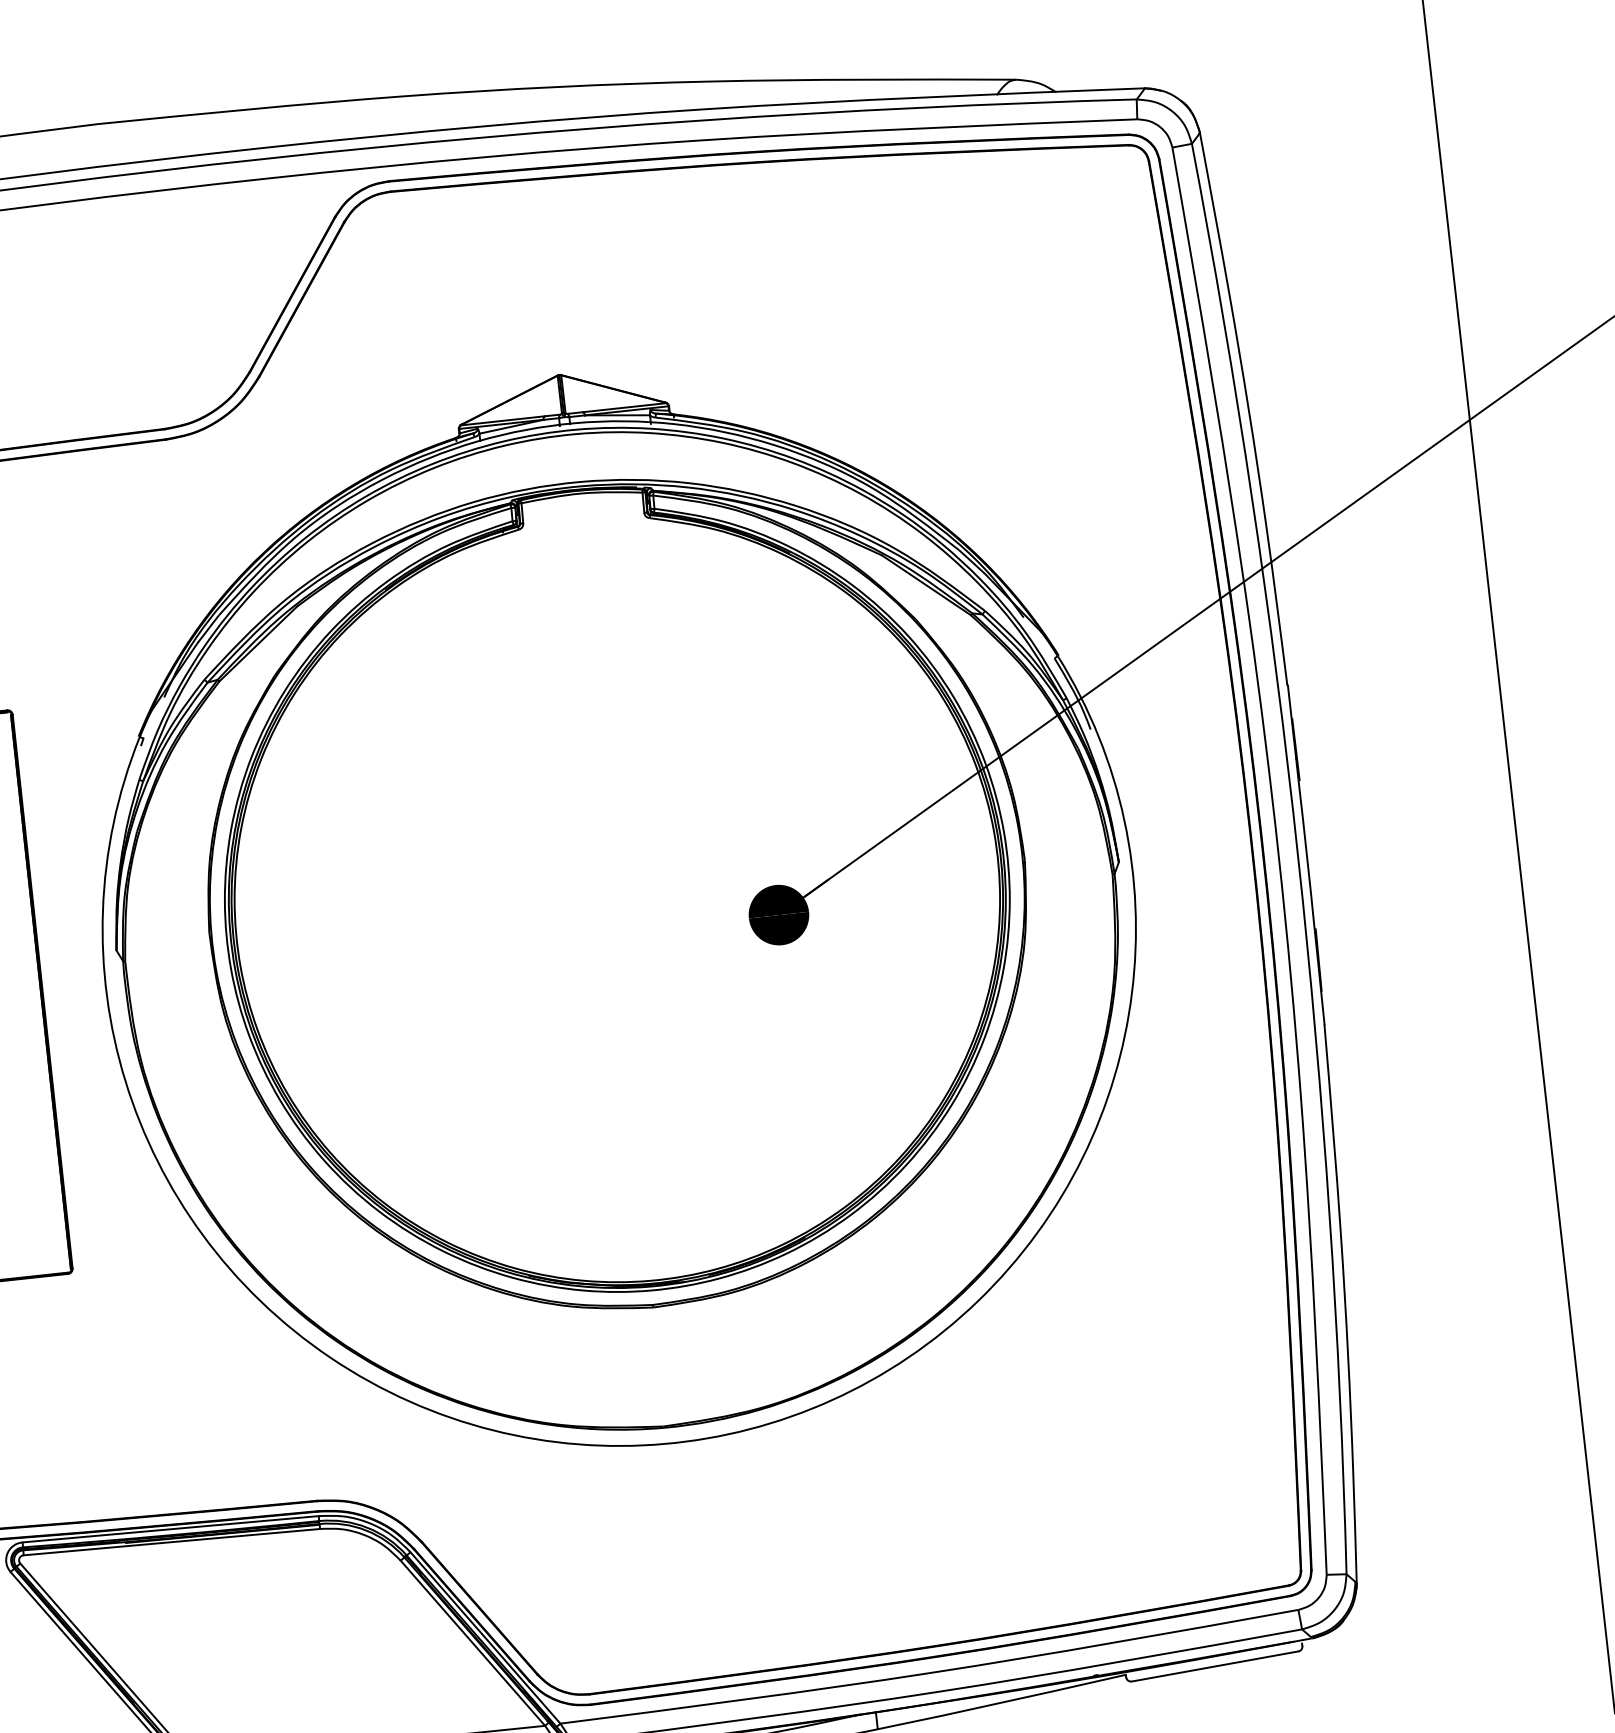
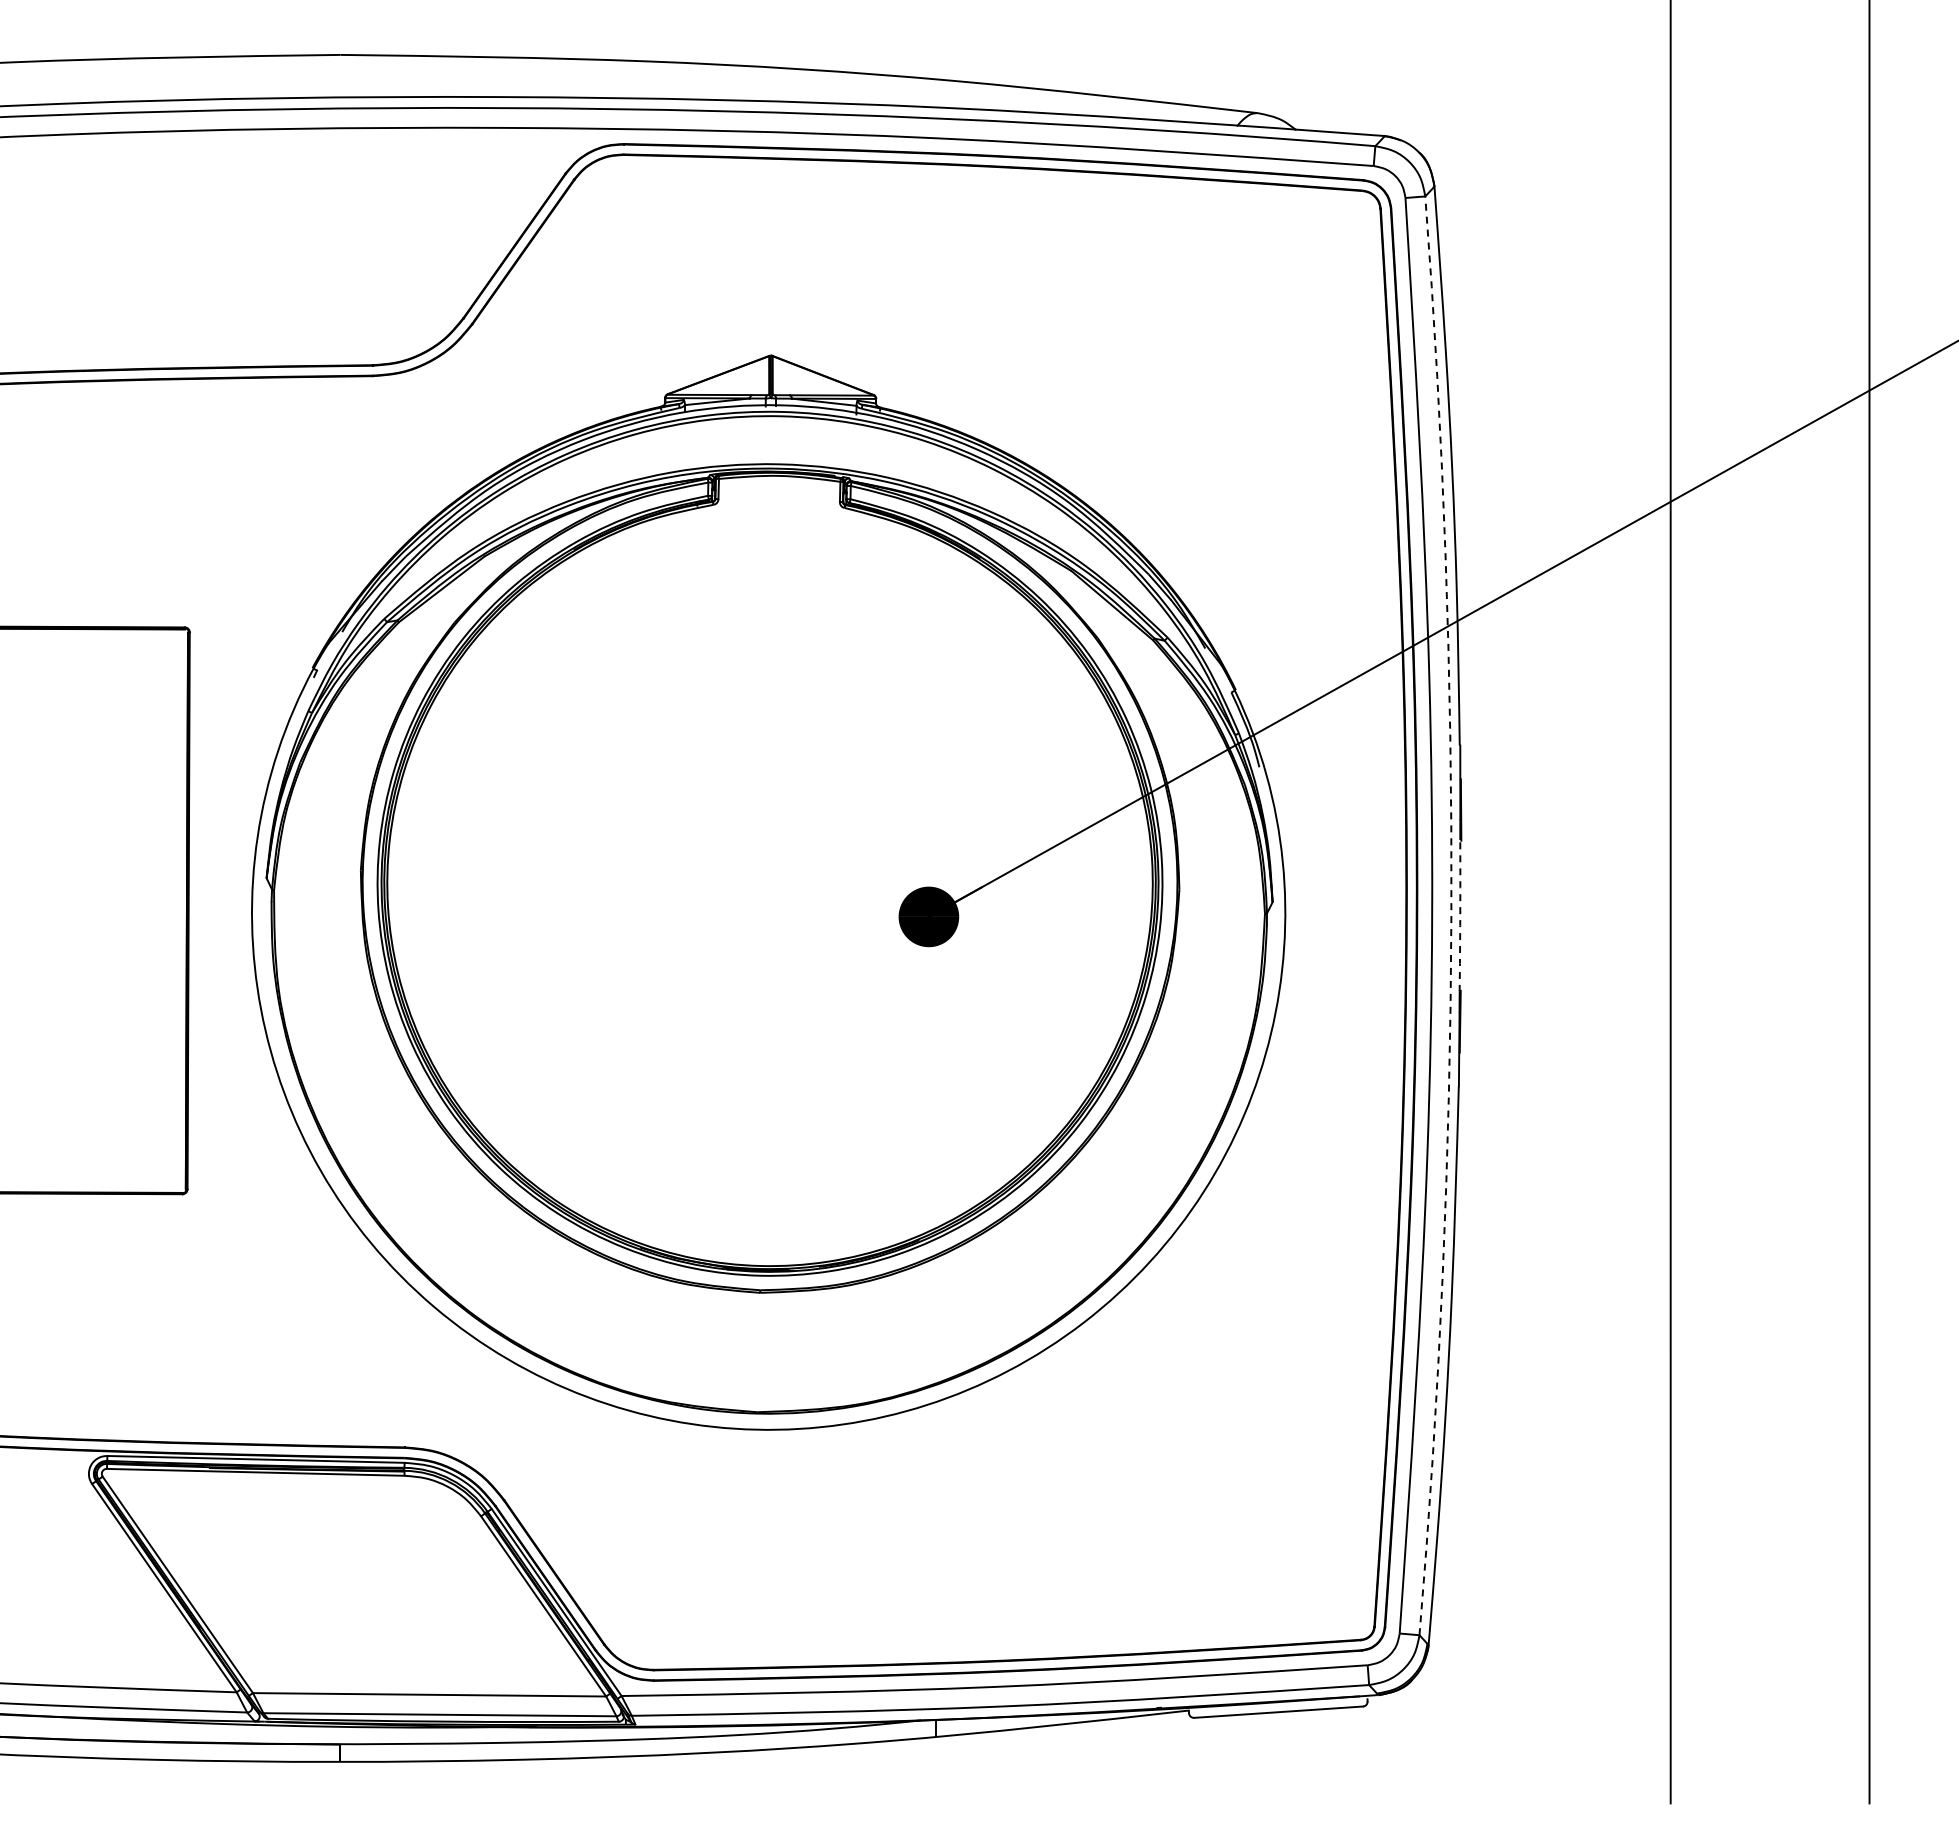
arc: (1307, 854) -> (1460, 915), solid -> dashed
arc: (1298, 855) -> (1451, 915), solid -> dashed

